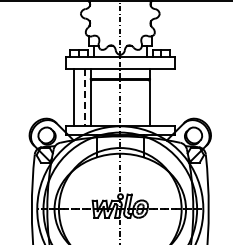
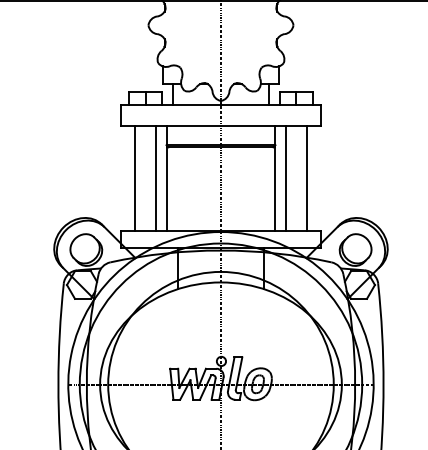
line: (155, 96) -> (285, 177), added
line: (166, 96) -> (305, 177), added
line: (84, 97) -> (155, 179), dashed -> solid

